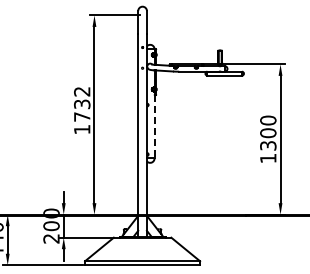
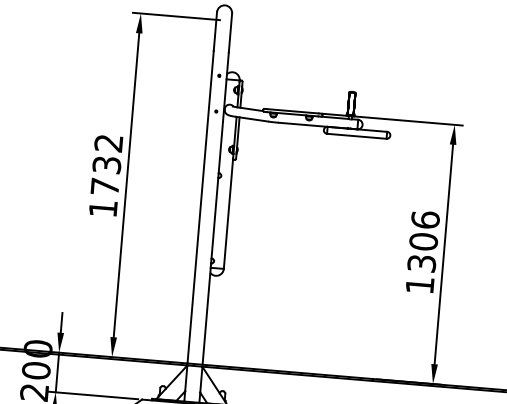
text: (268, 120) -> (425, 219), 1300 -> 1306
line: (154, 126) -> (228, 213), dashed -> solid

